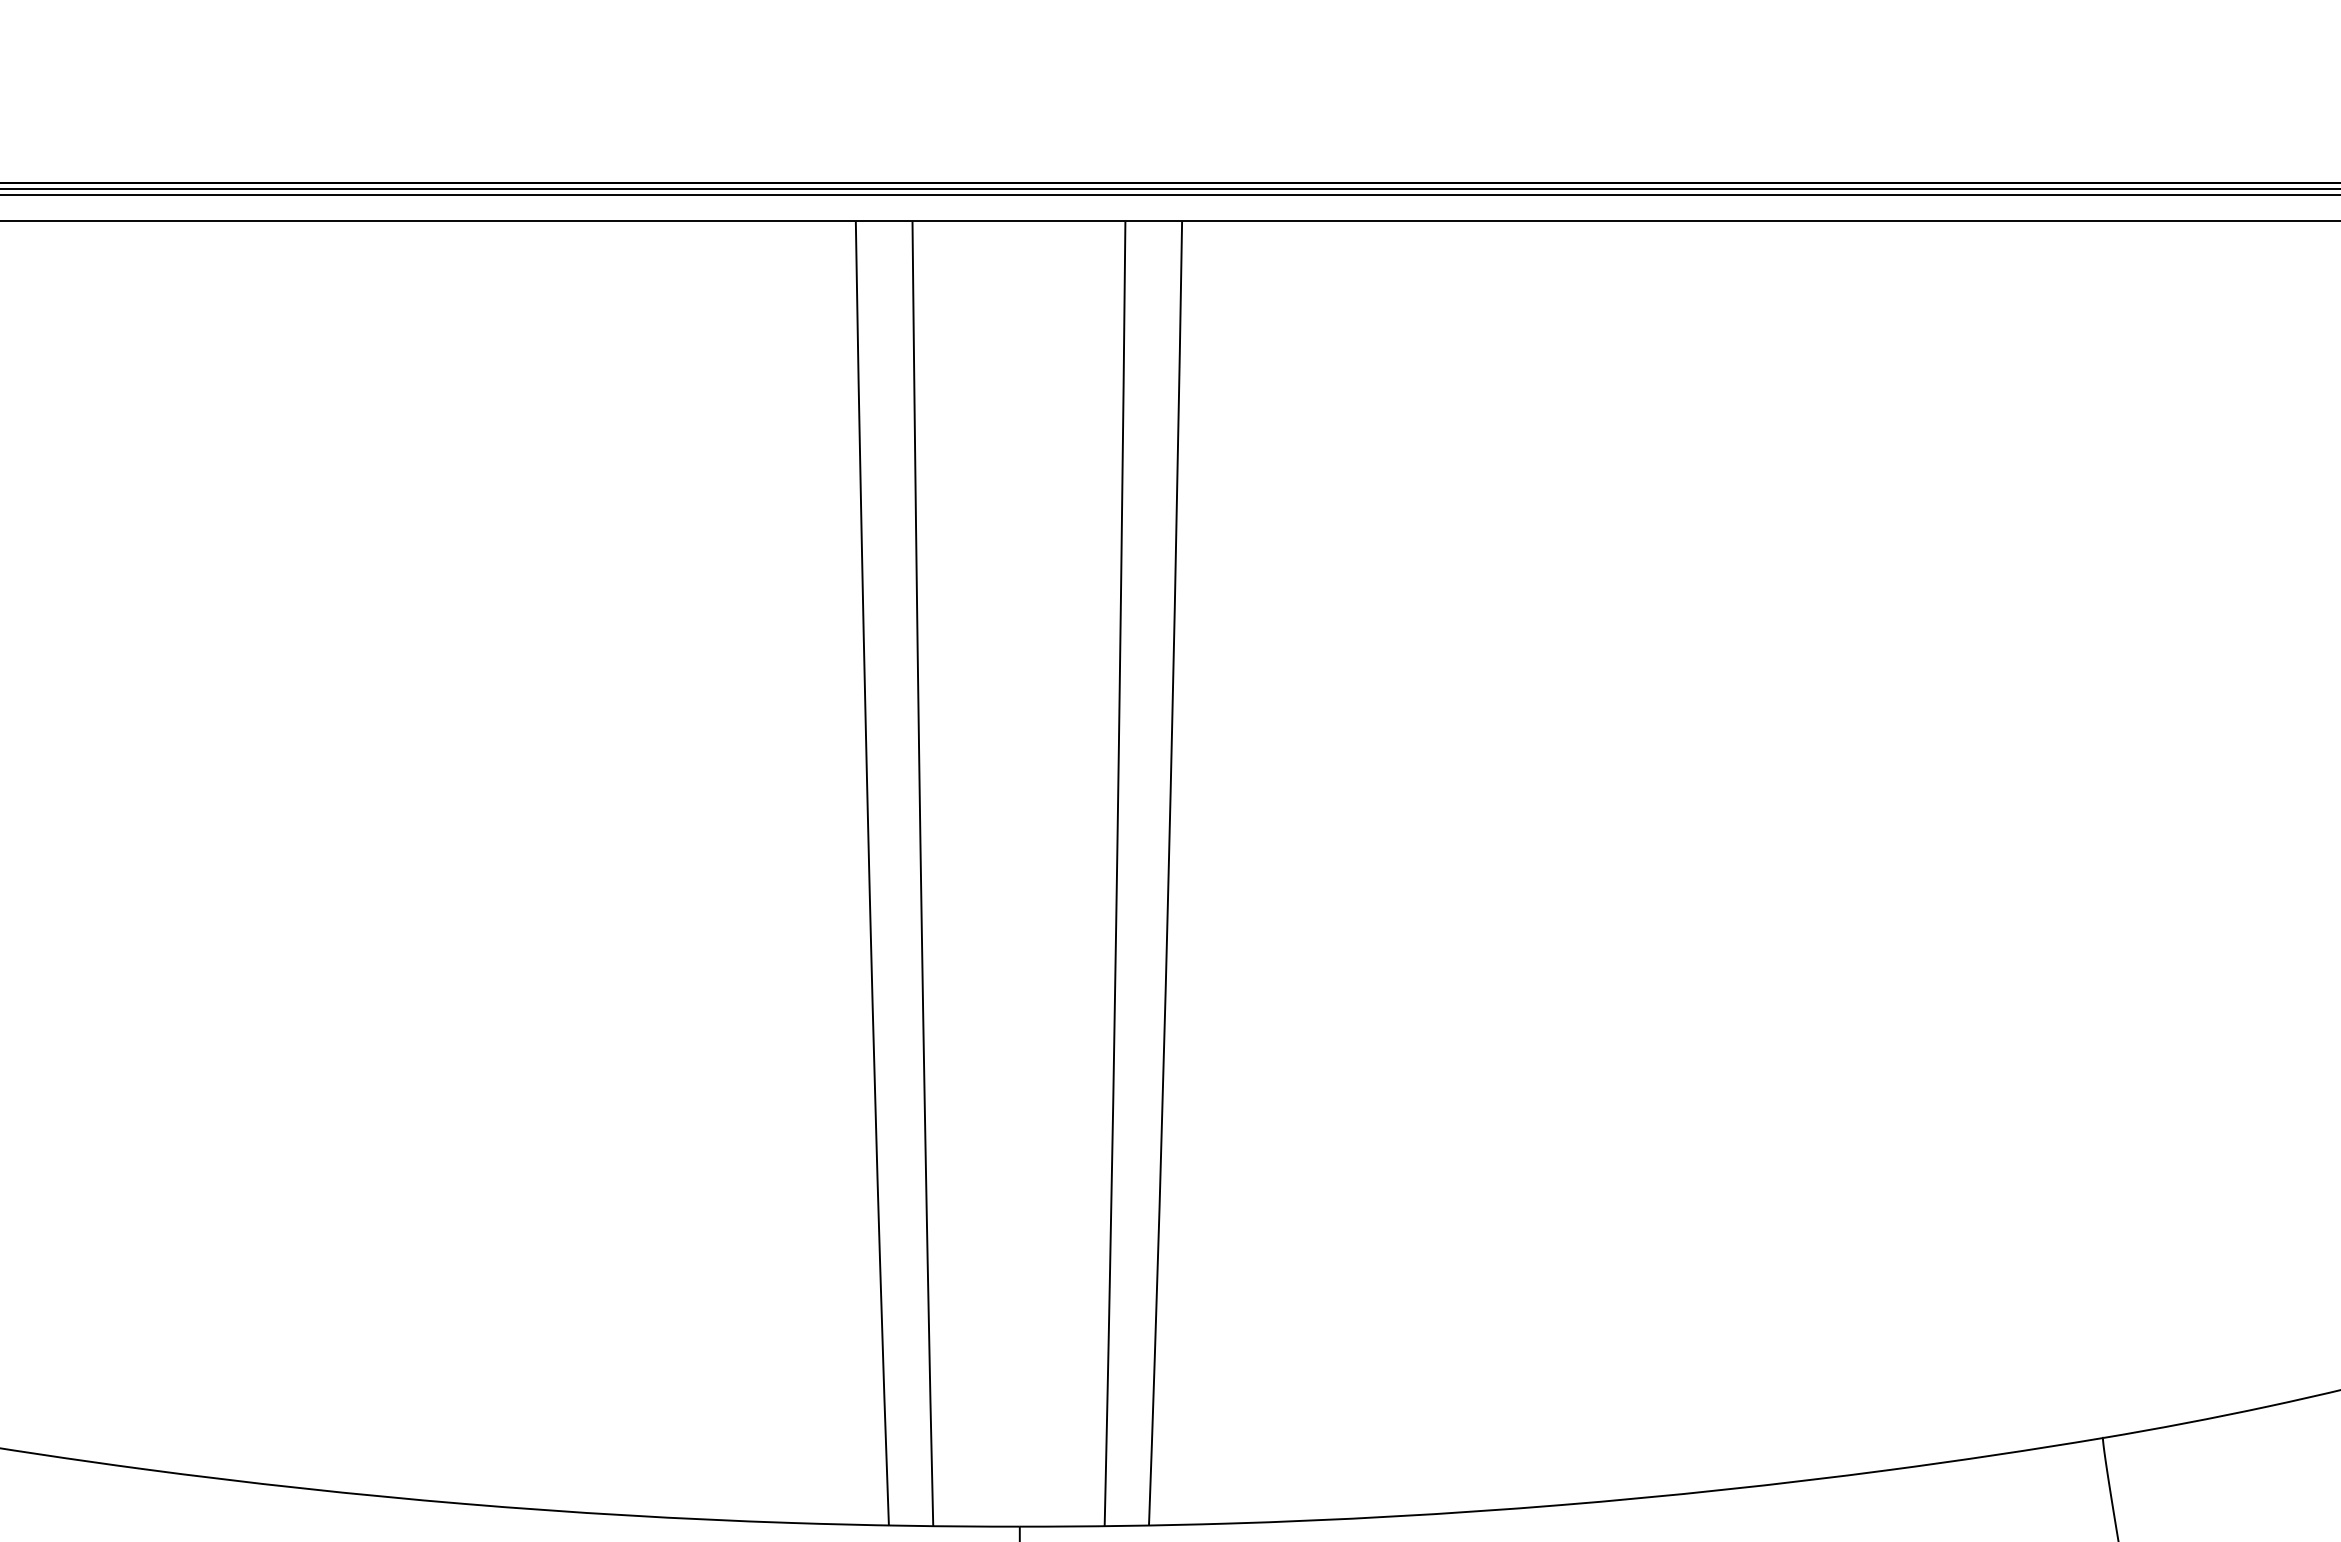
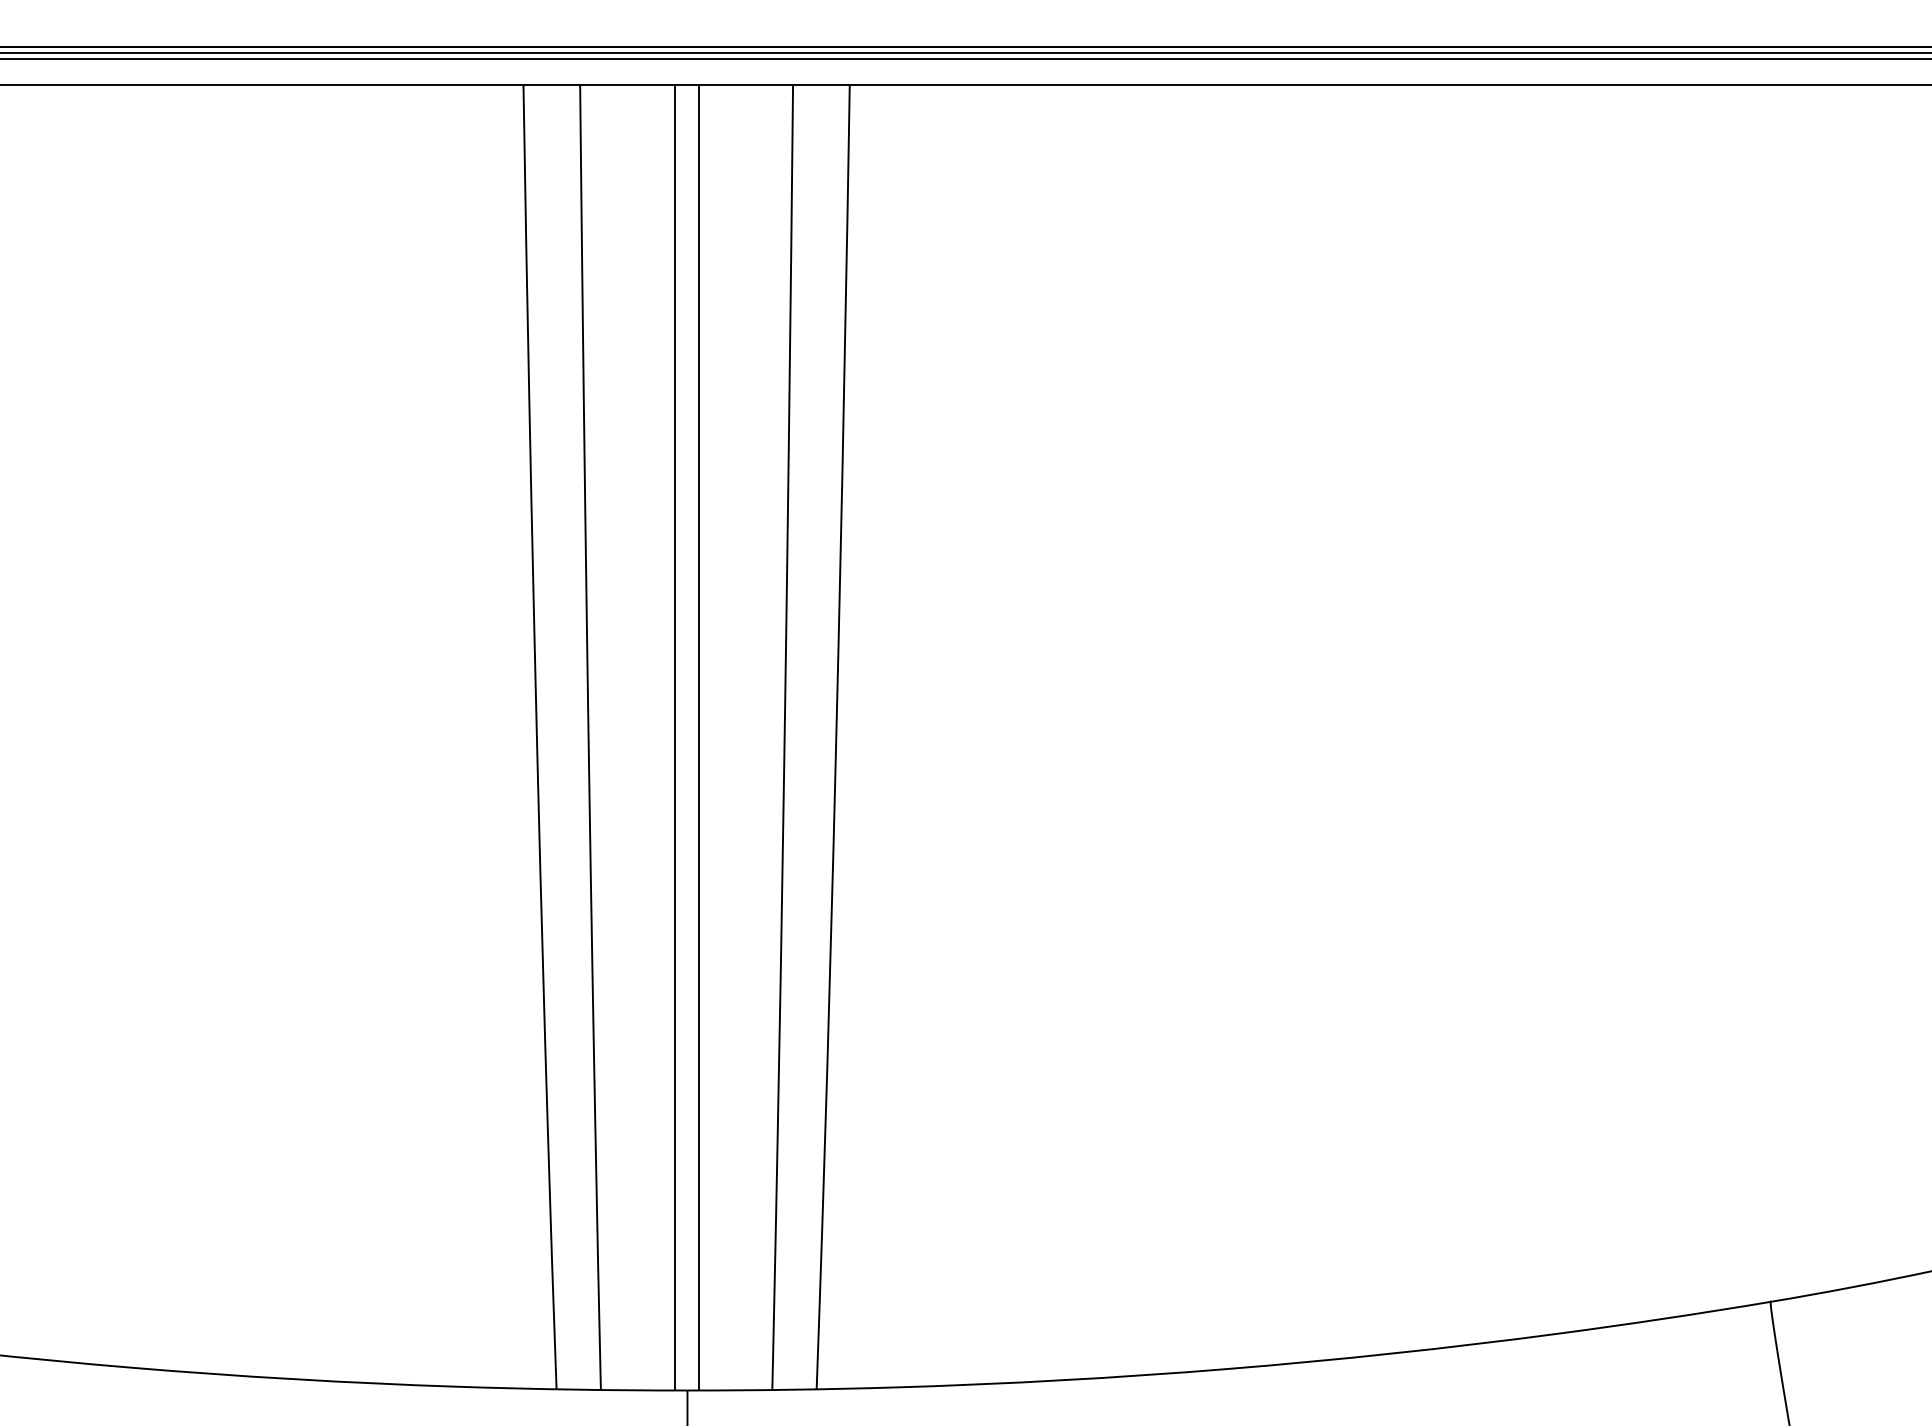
line: (1006, 873) -> (674, 737), added
line: (1030, 873) -> (698, 737), added

